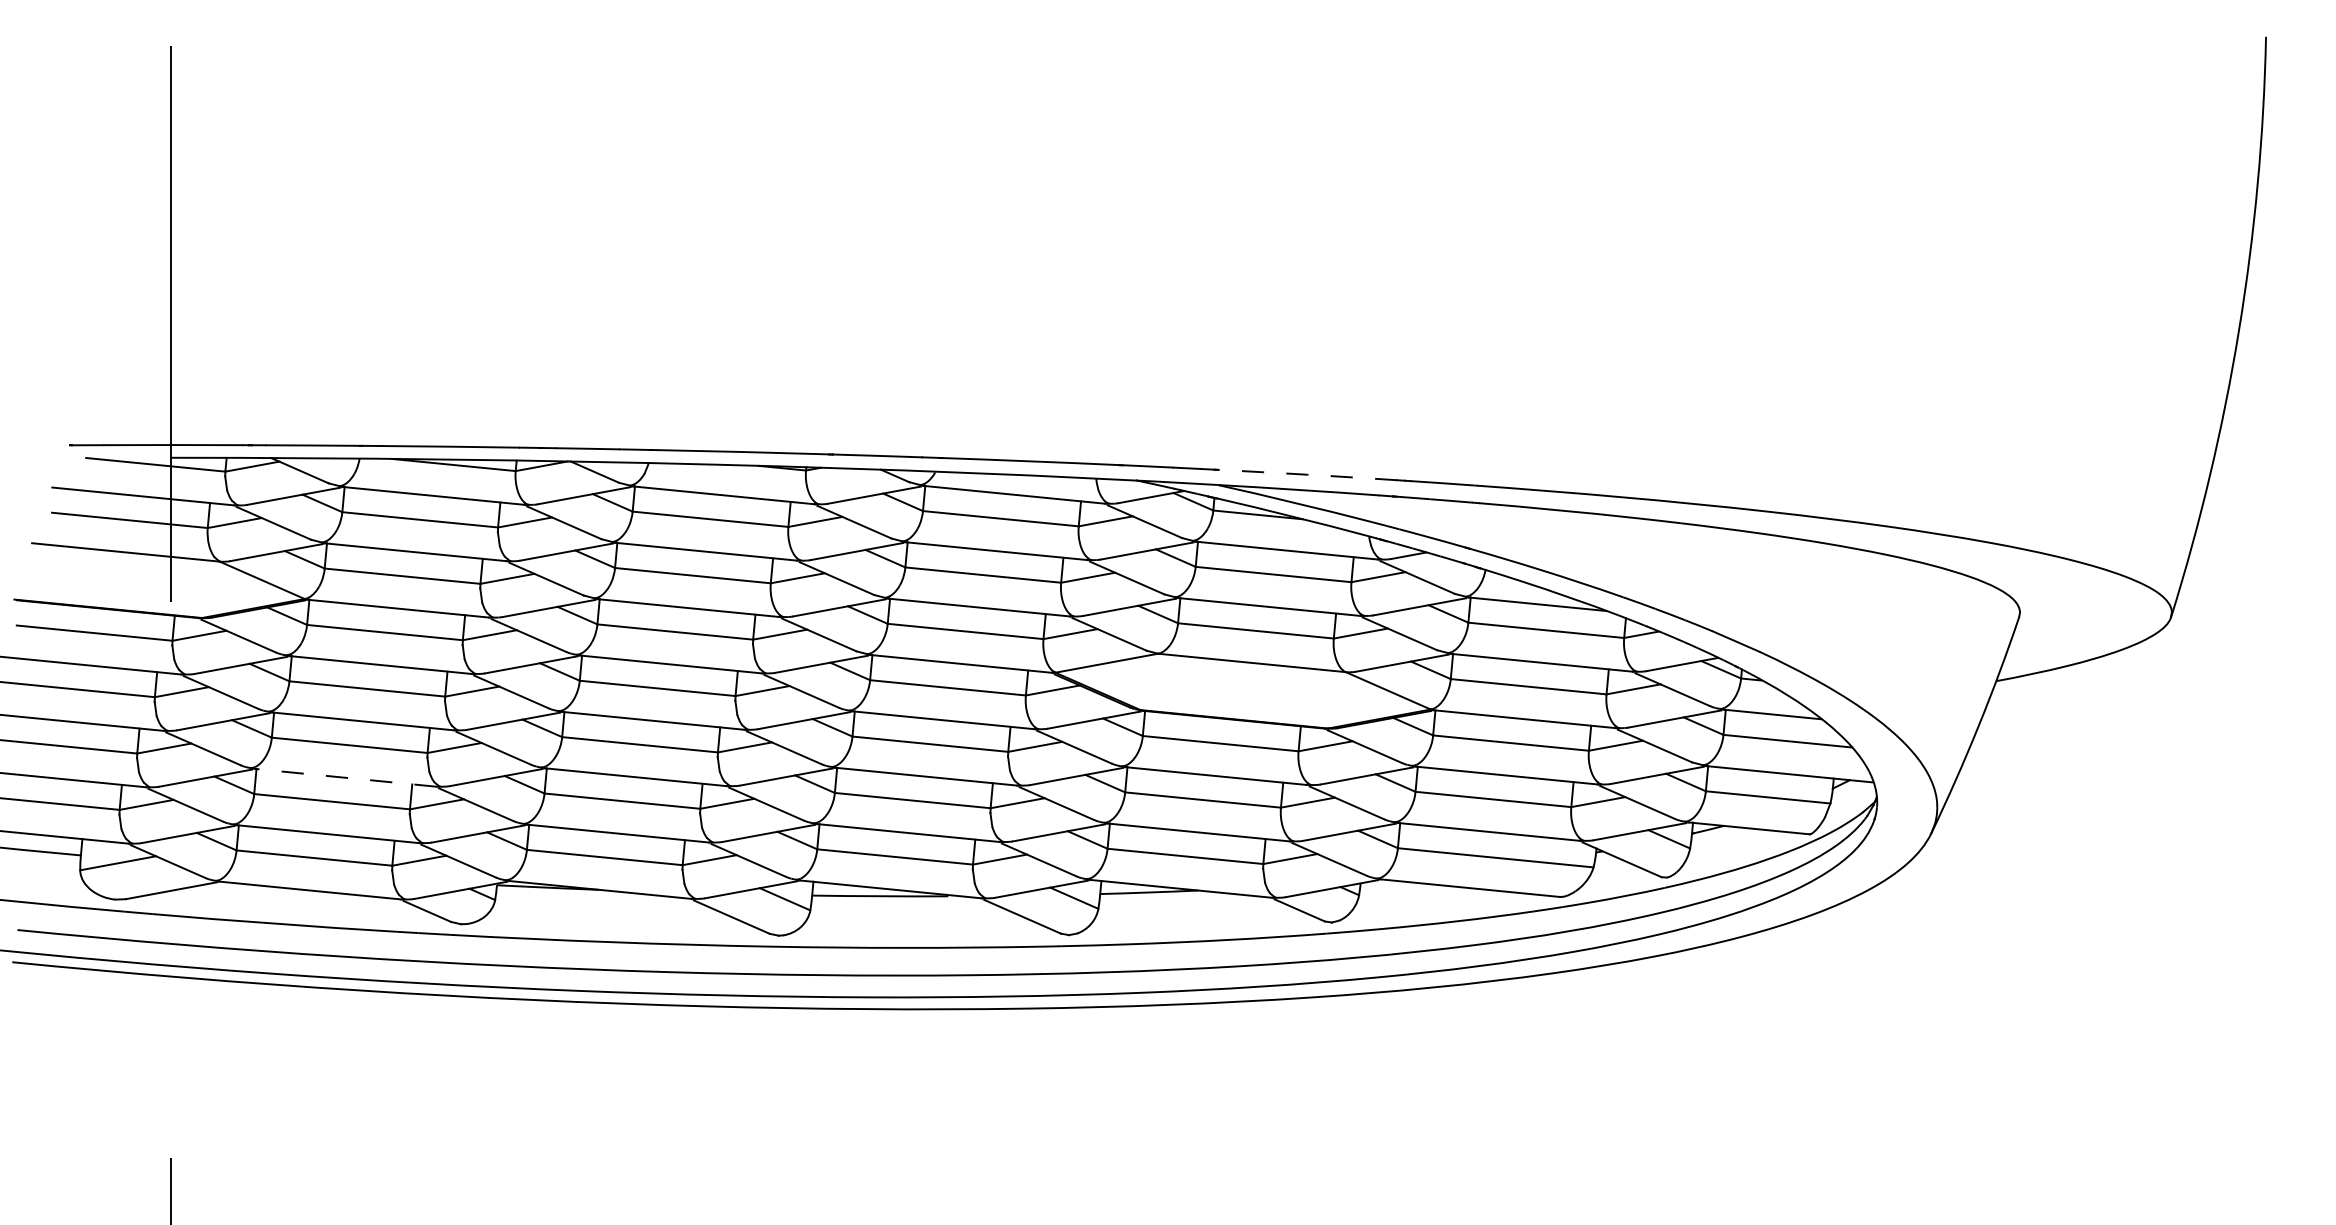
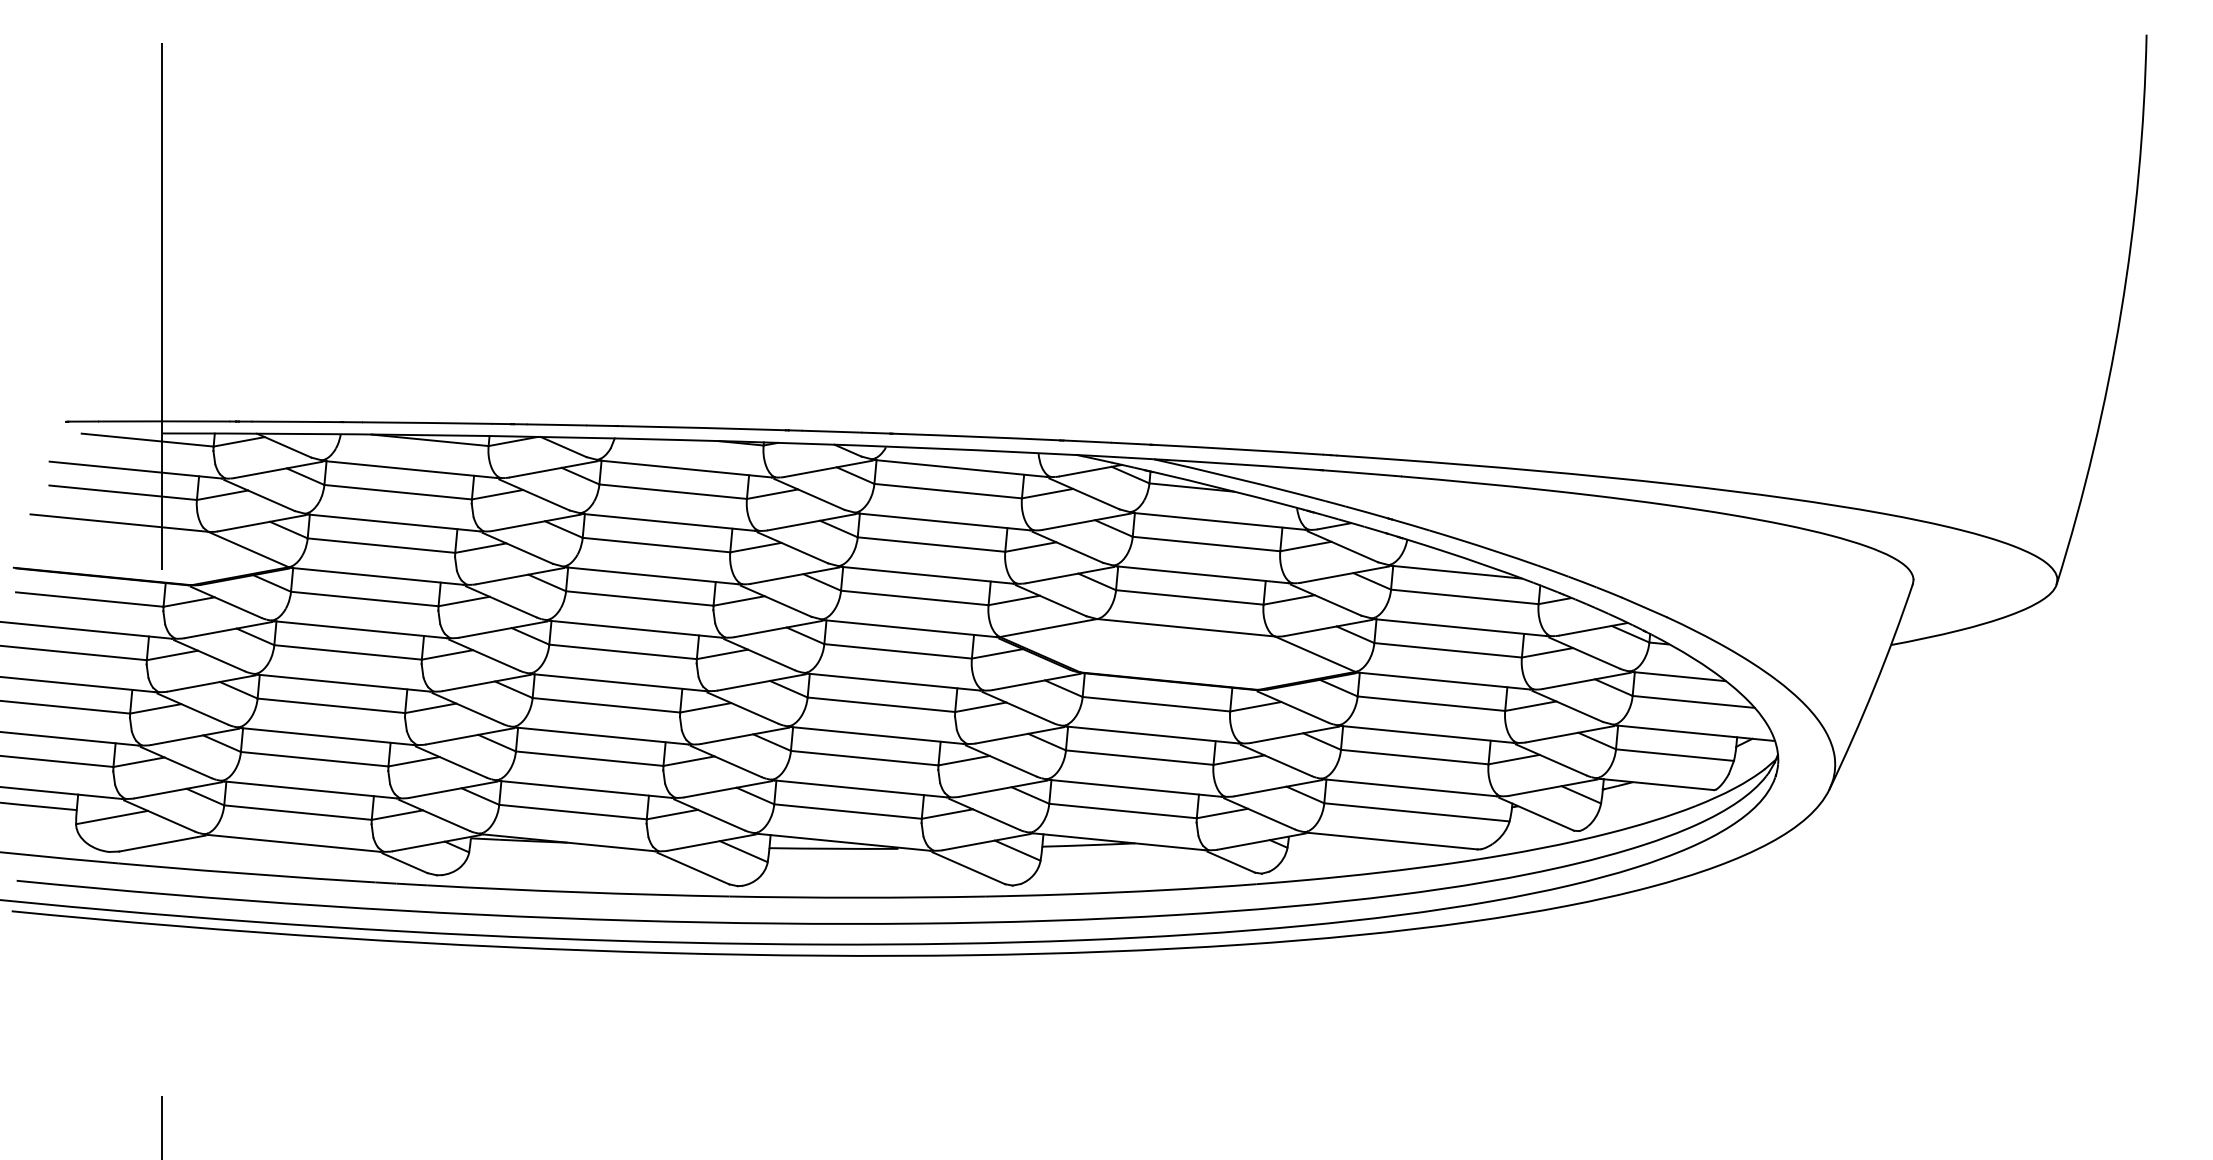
arc: (1307, 474) -> (1238, 449), dashed -> solid
line: (345, 777) -> (327, 736), dashed -> solid

